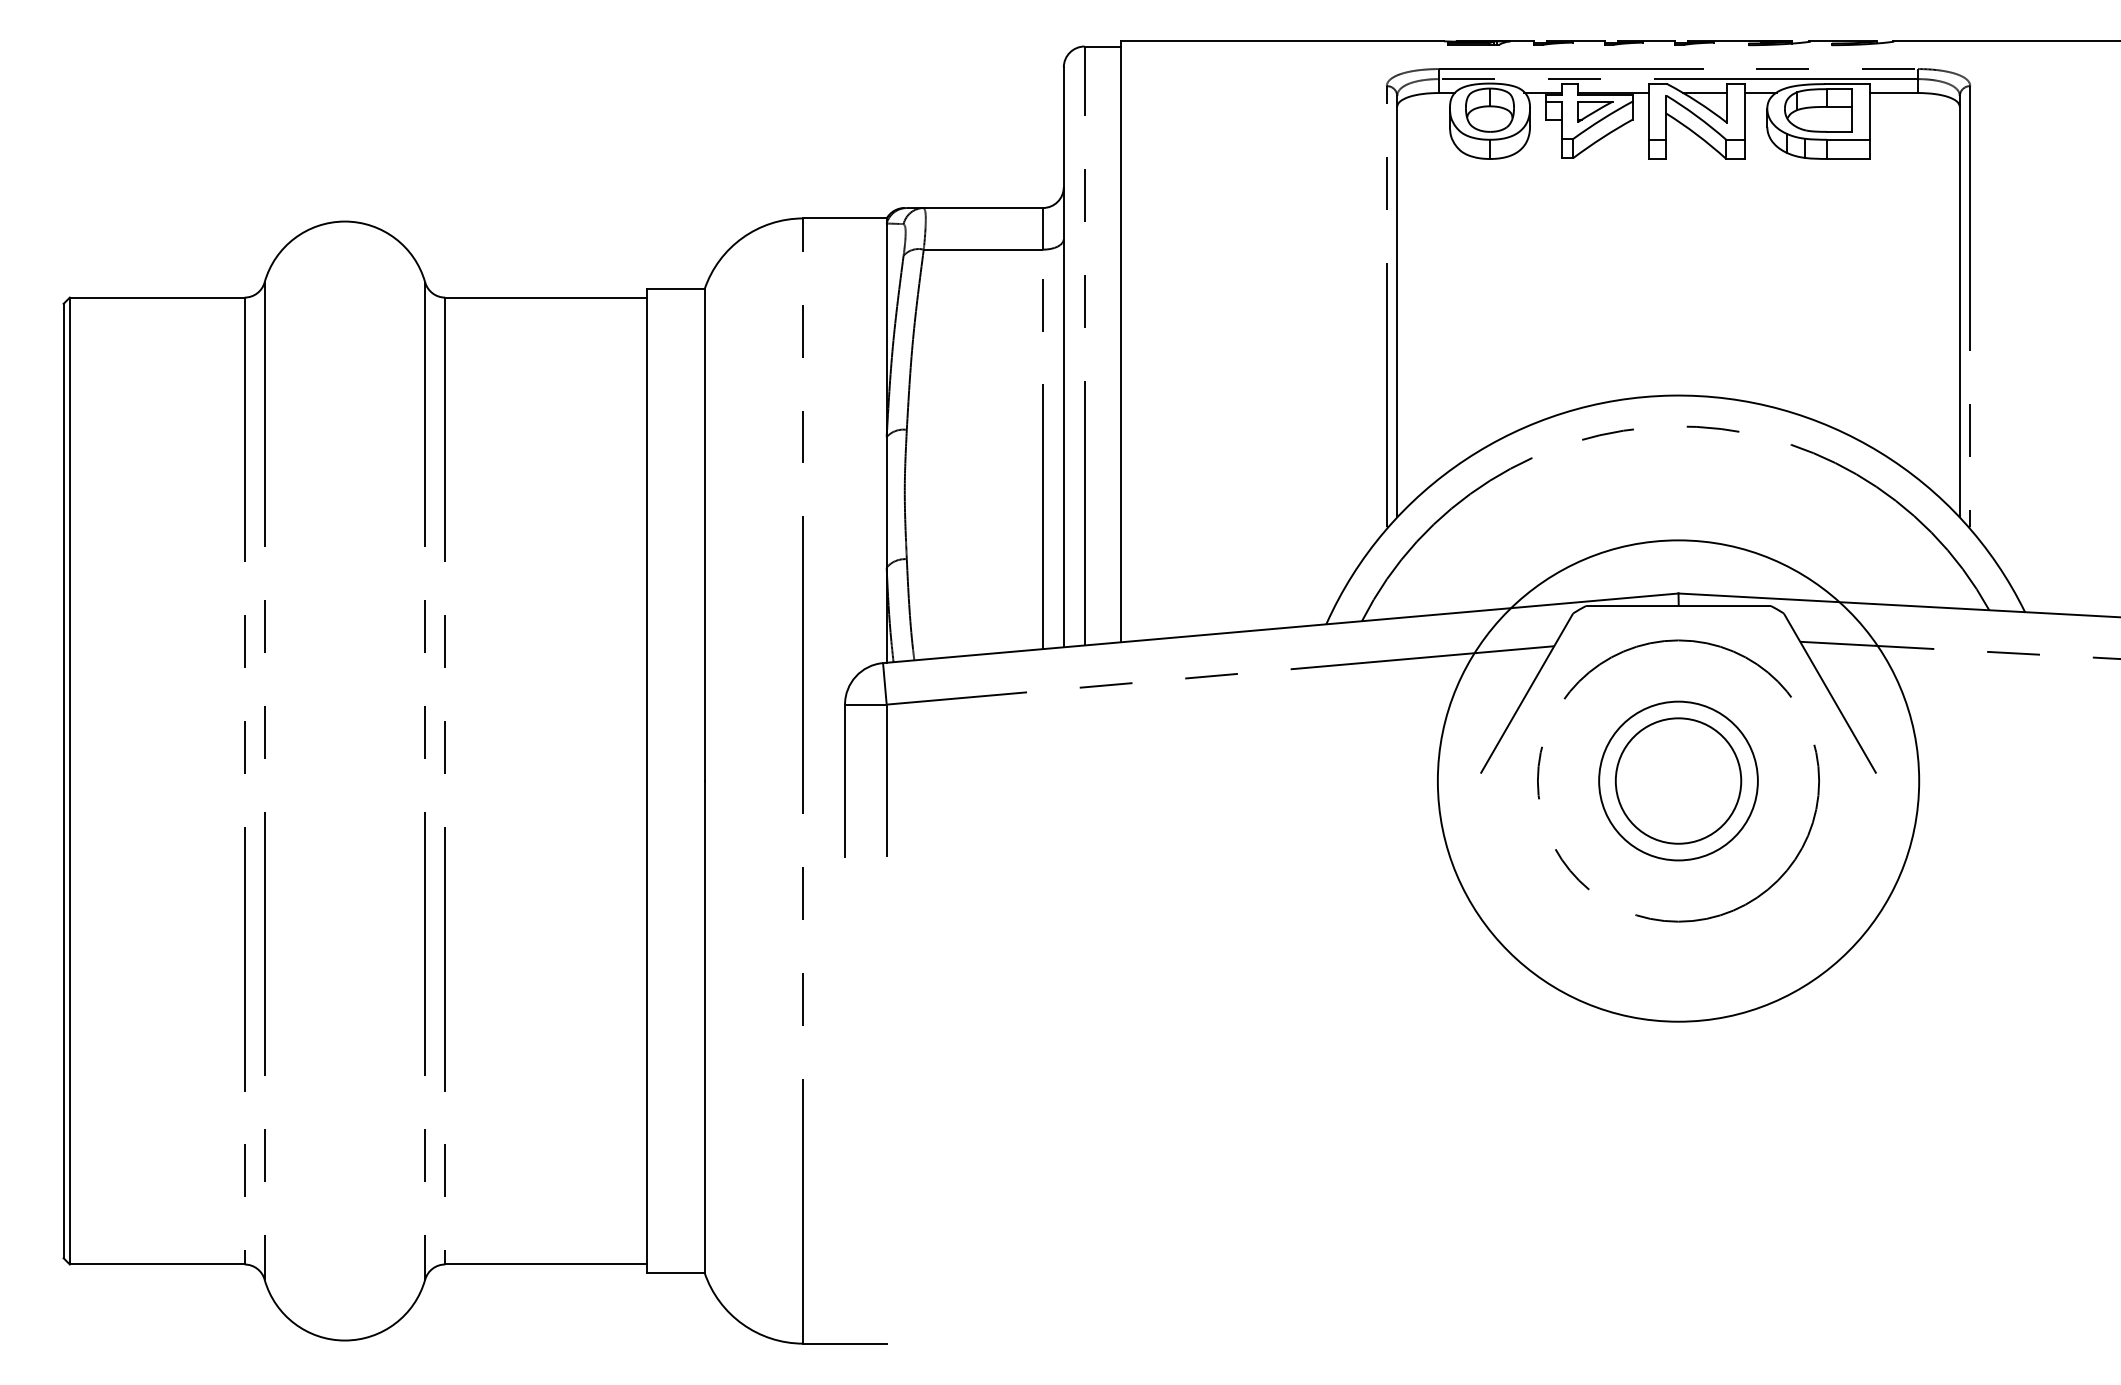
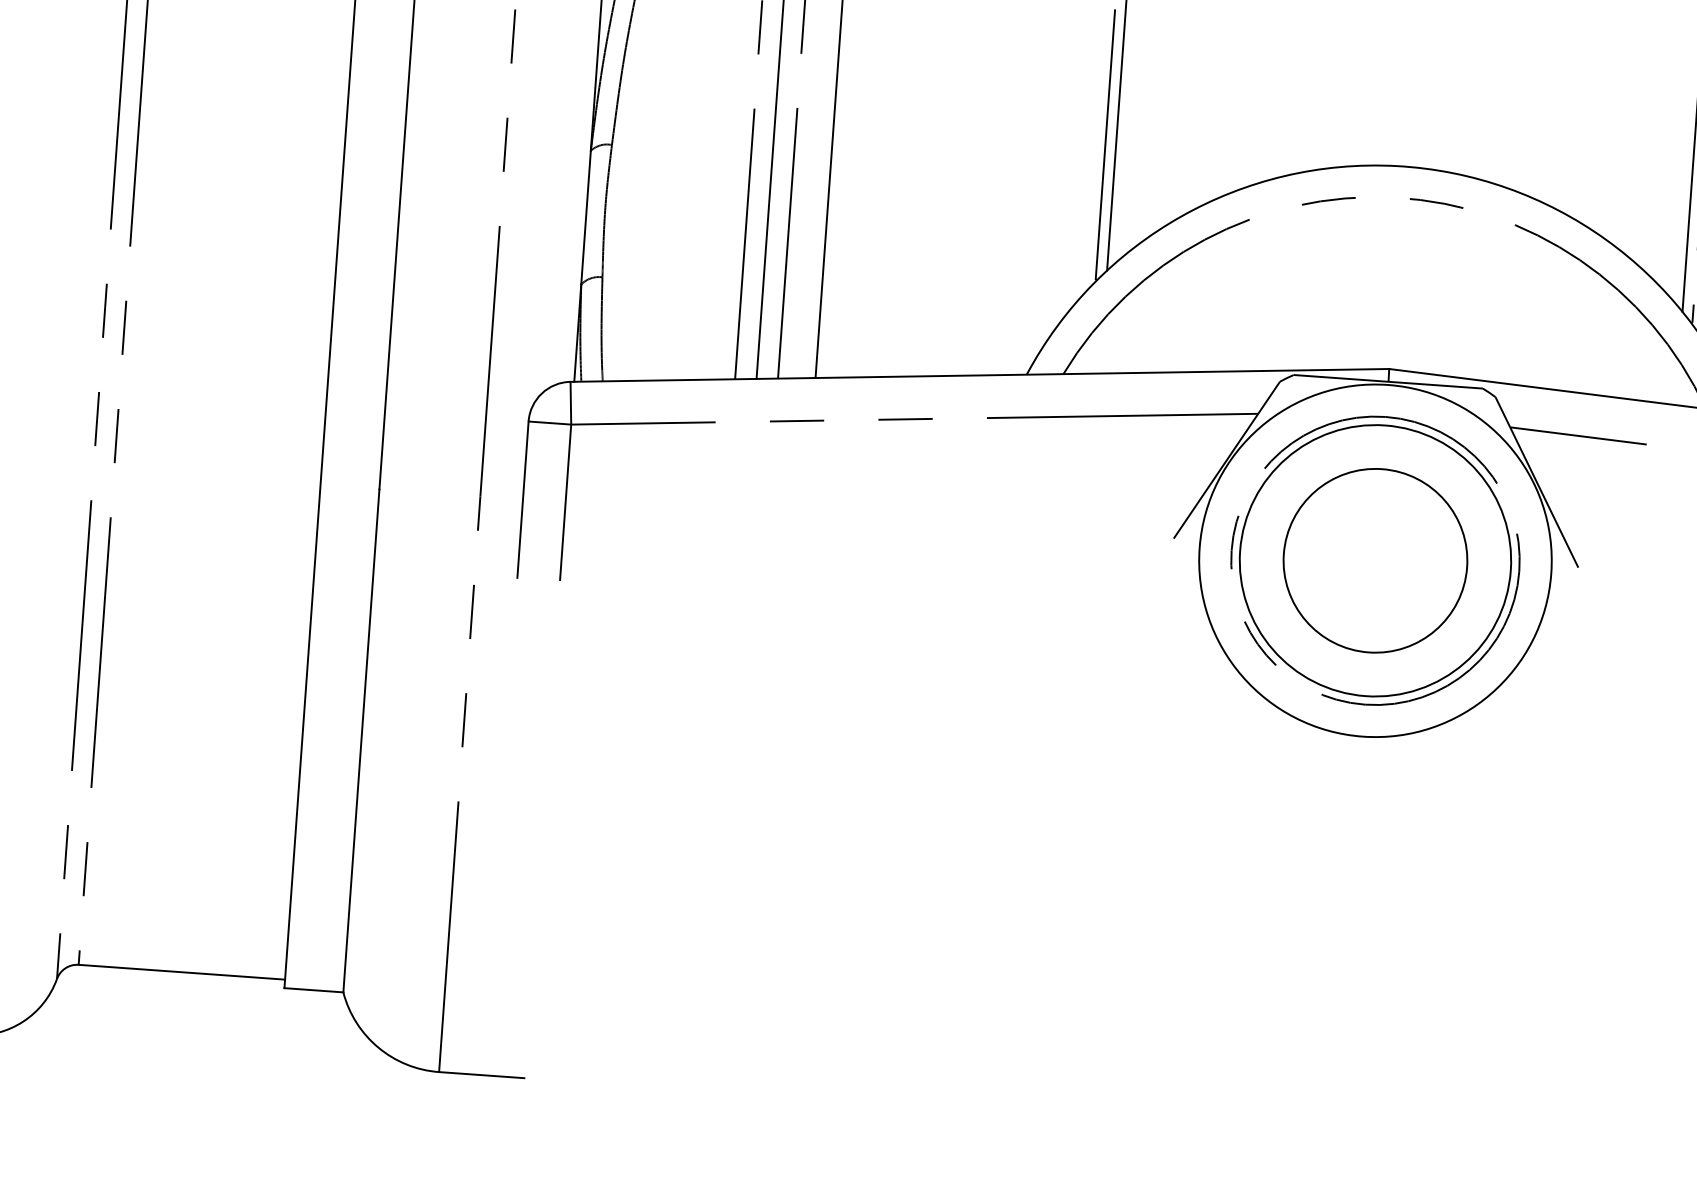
circle: (1678, 780) -> (1375, 560), size x0.71
circle: (1678, 780) -> (1375, 560), size x1.43
circle: (1678, 780) -> (1375, 560), size x1.67

